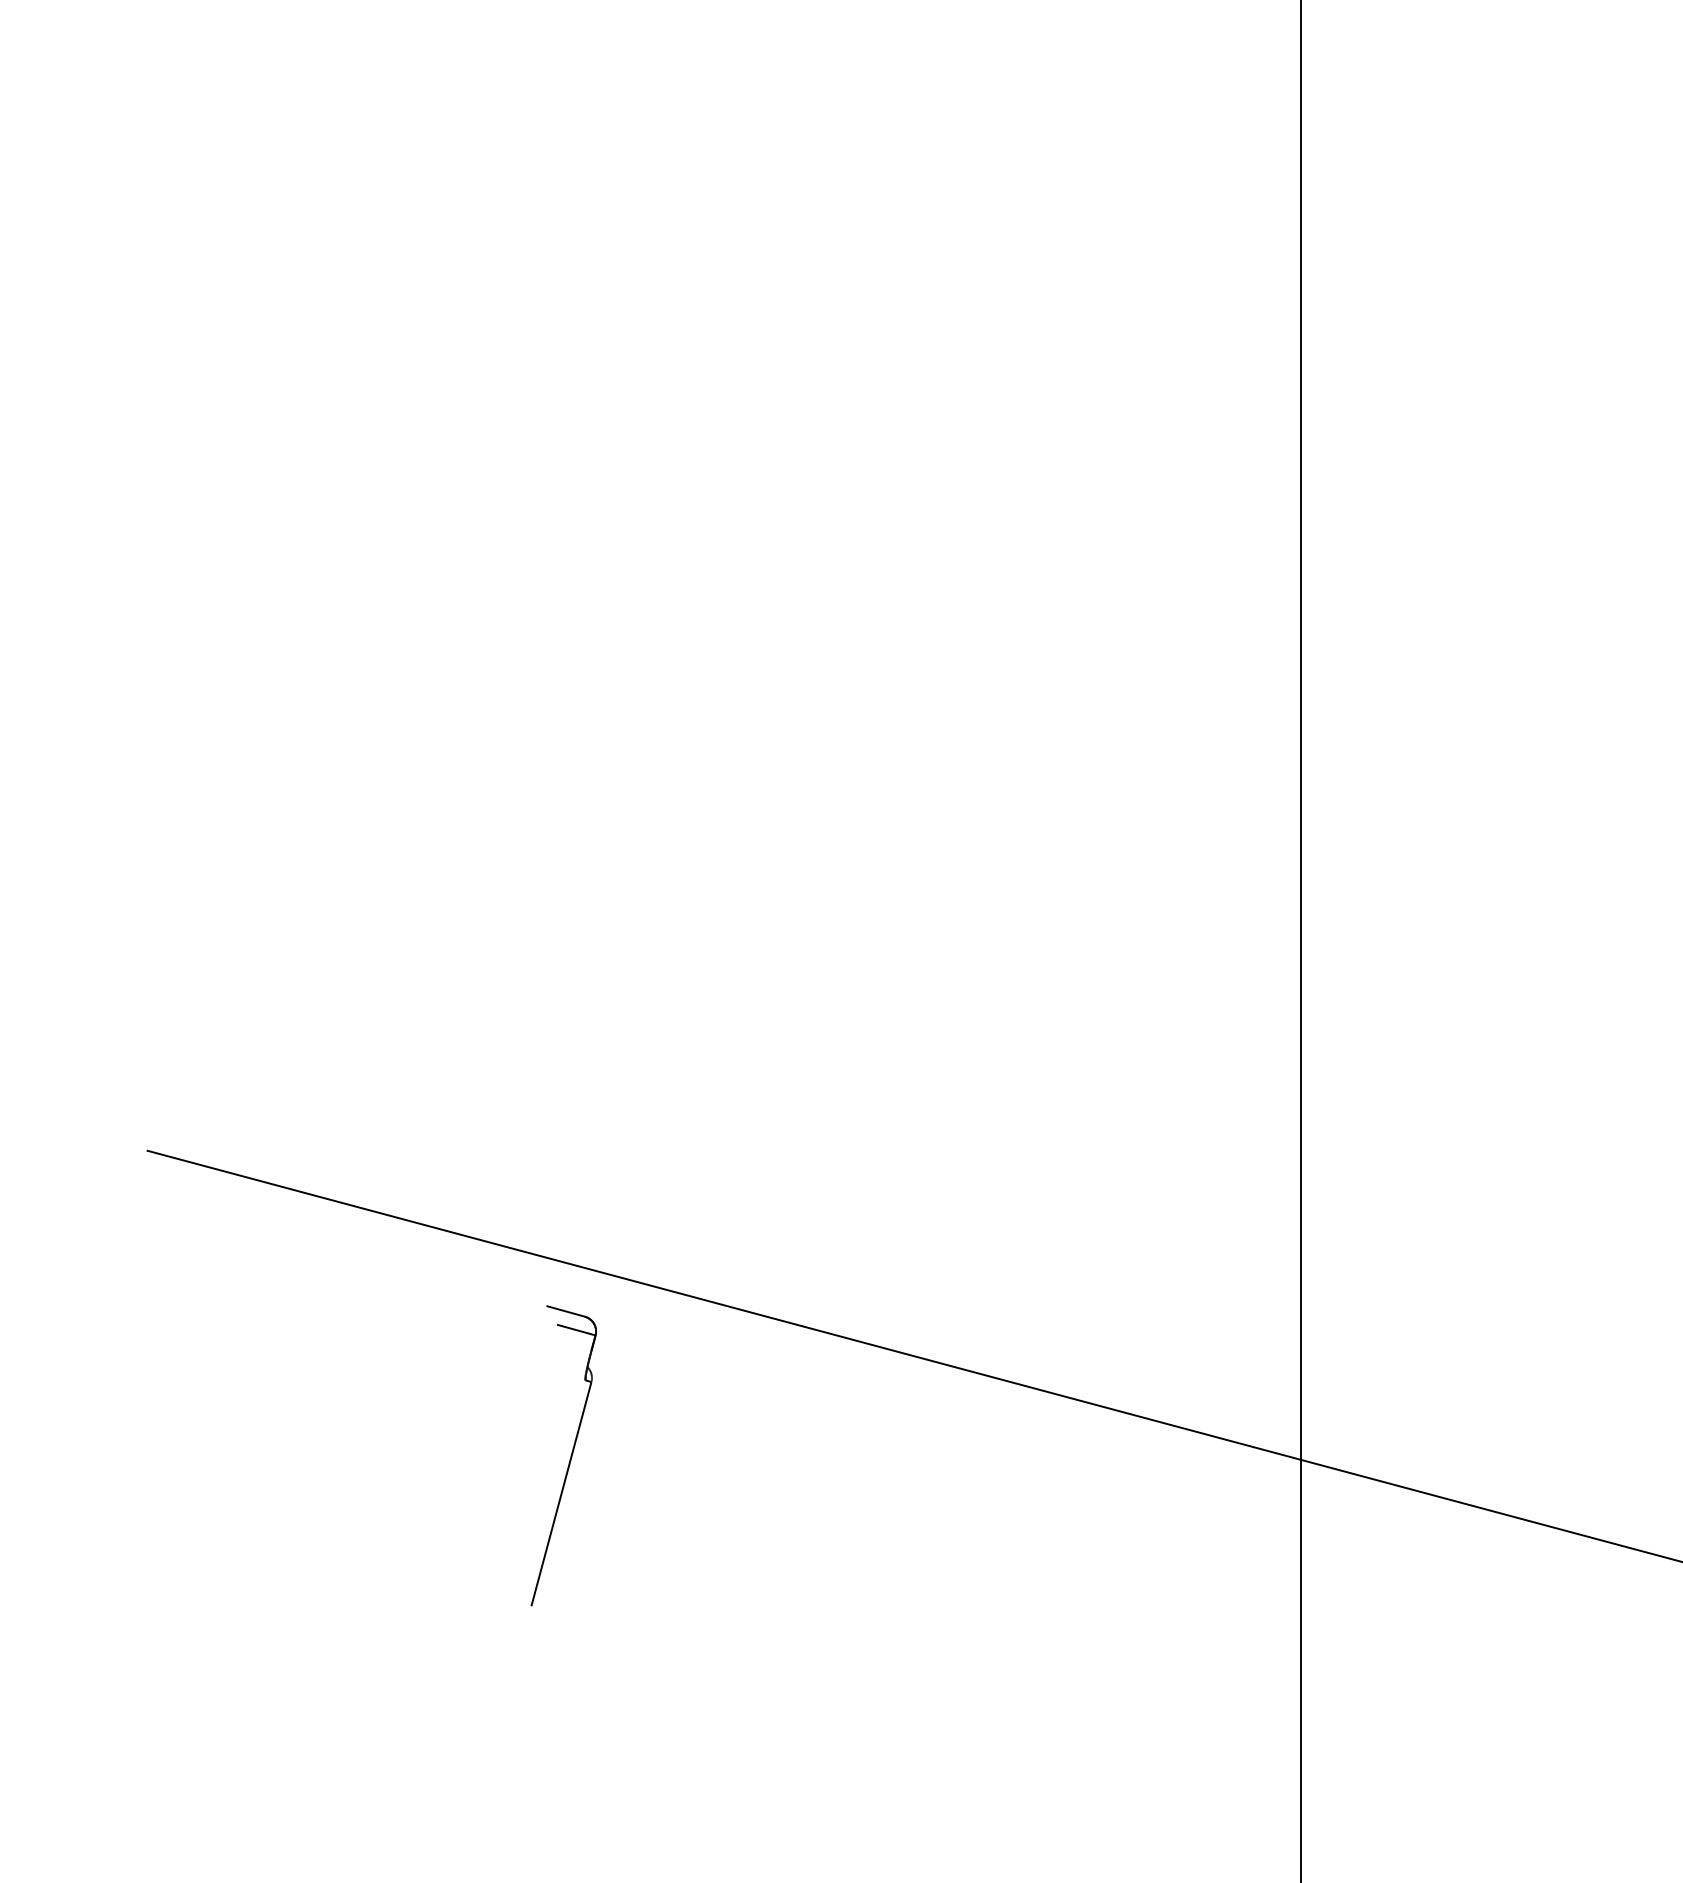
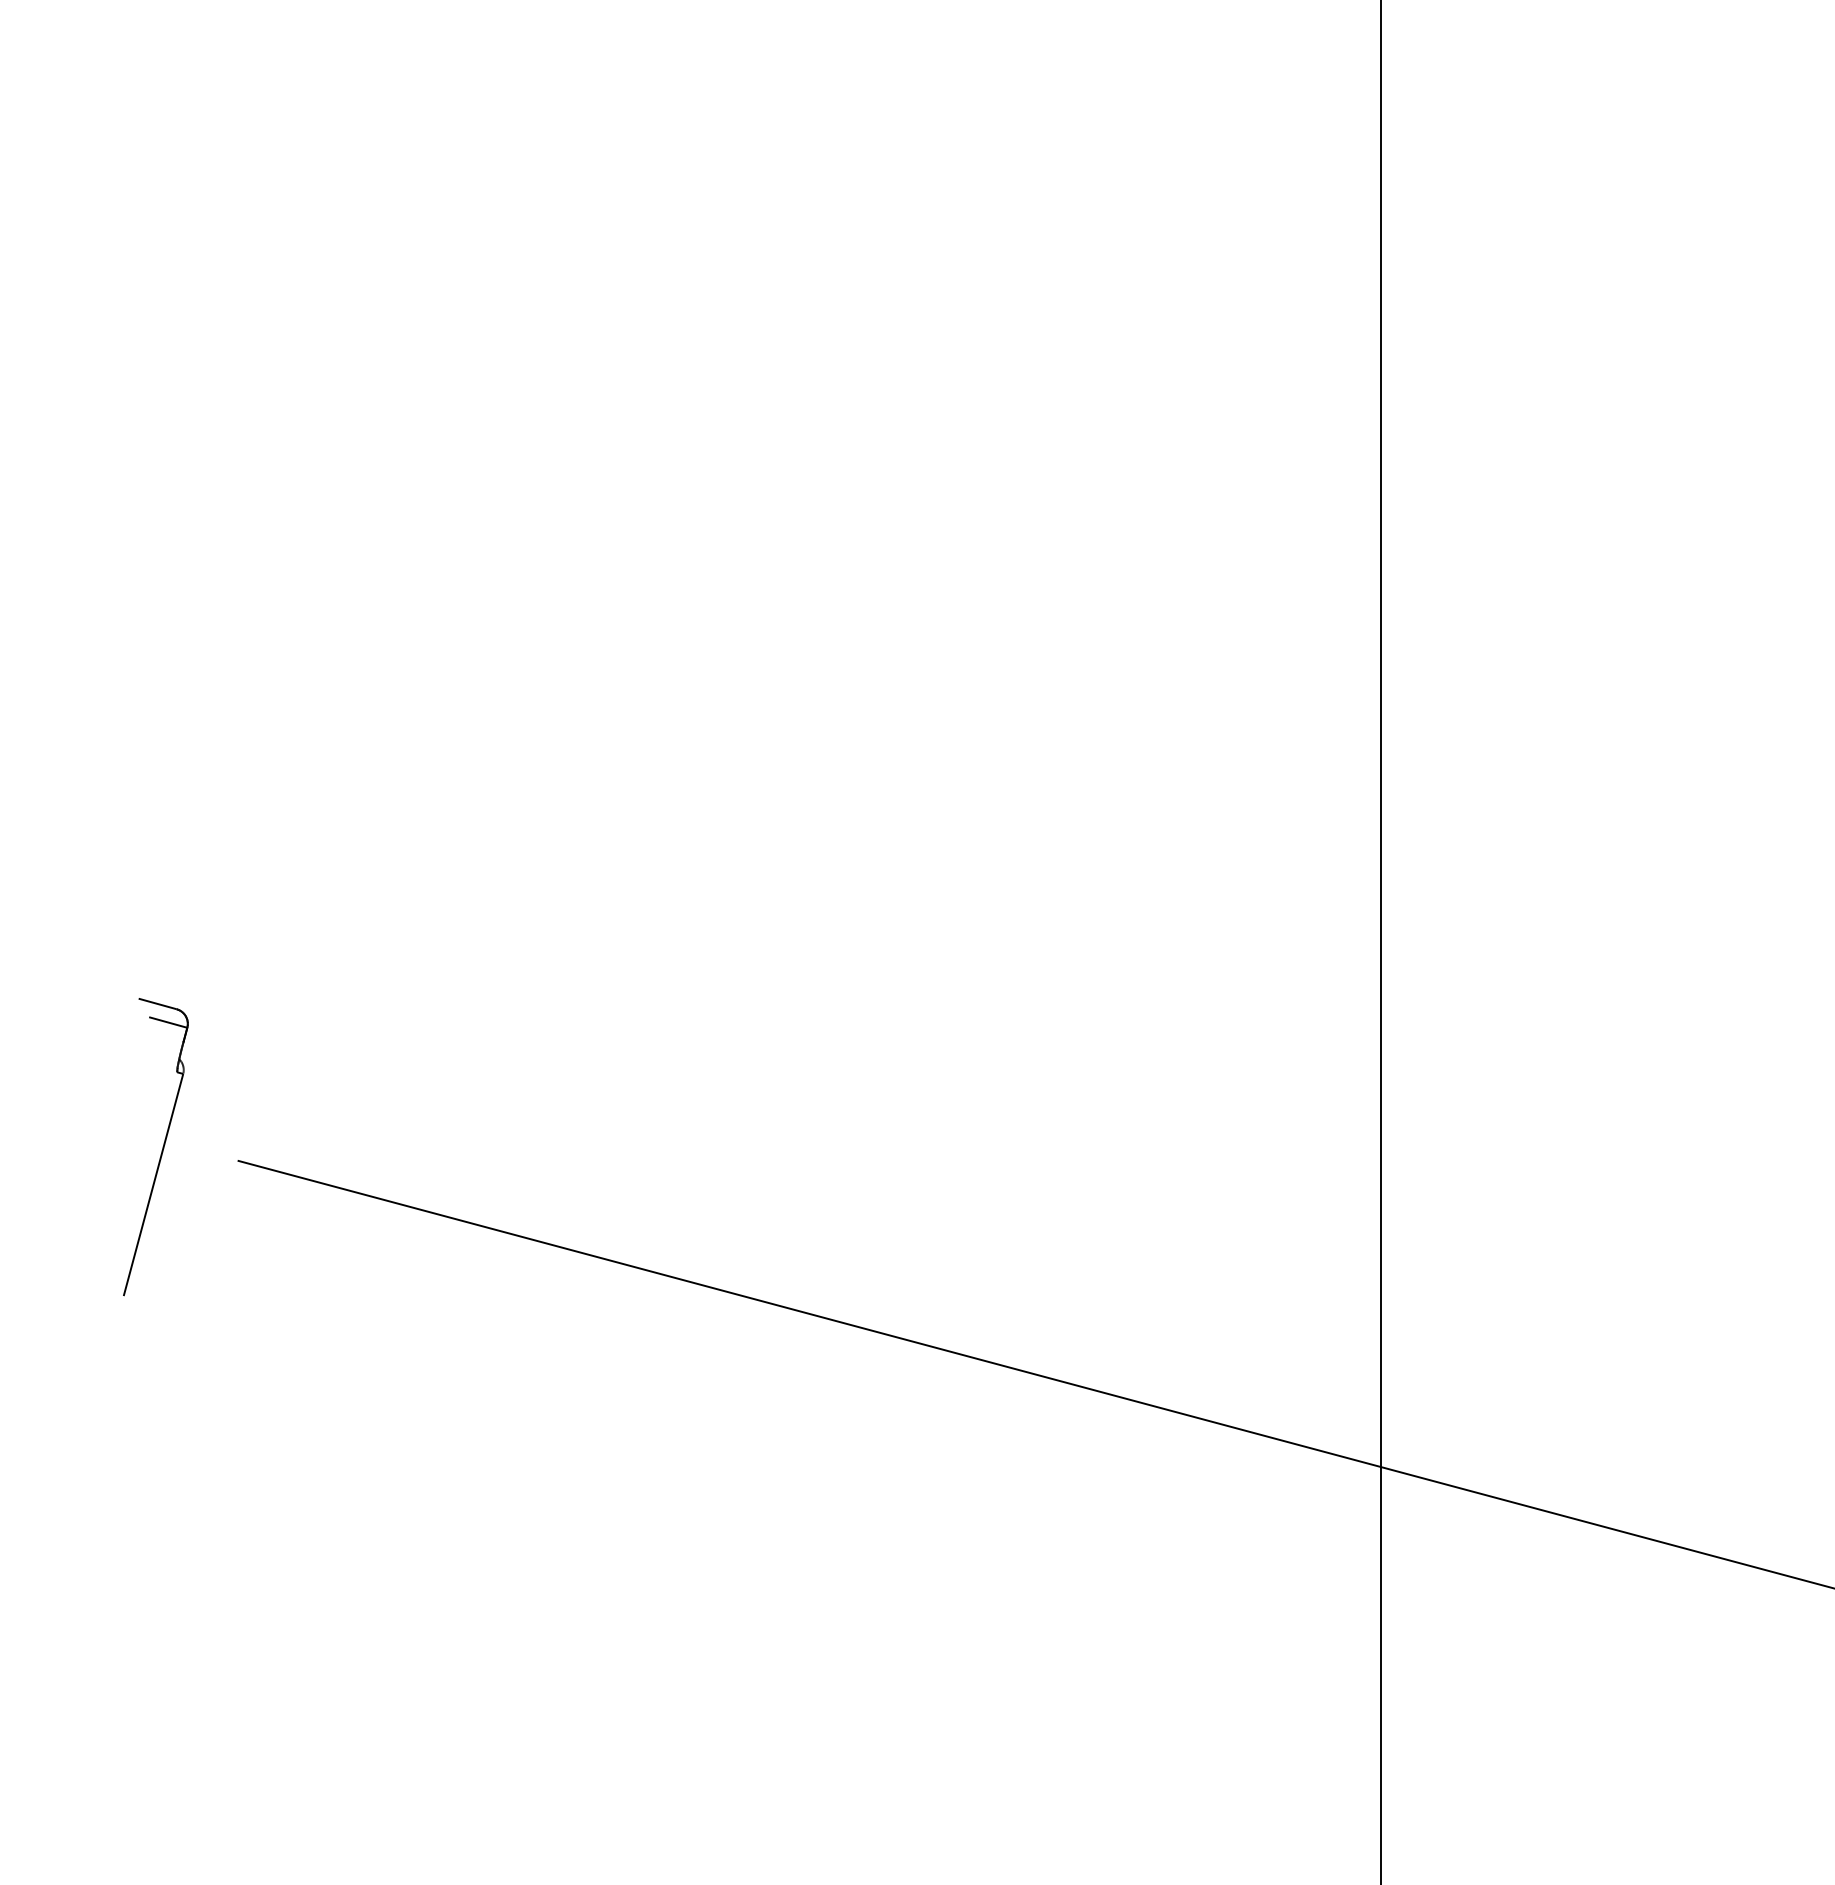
part: (569, 1459) -> (161, 1150), moved

